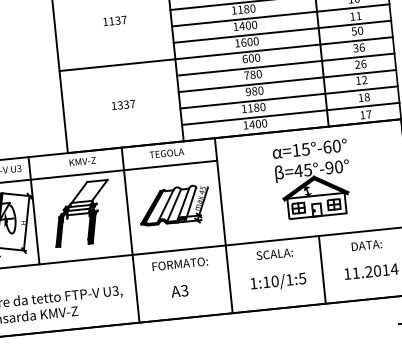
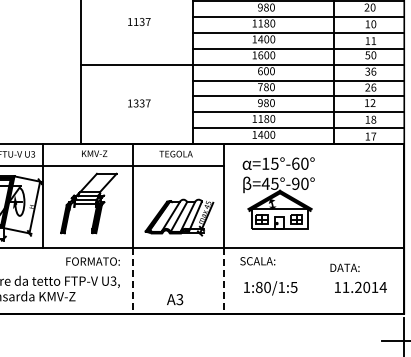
part: (312, 179) -> (278, 193), moved
part: (174, 206) -> (179, 217), moved
text: (366, 245) -> (344, 267), moved
text: (274, 254) -> (257, 261), moved
text: (179, 264) -> (92, 261), moved
line: (321, 269) -> (313, 280), removed
line: (229, 279) -> (223, 281), solid -> dashed
text: (265, 282) -> (258, 287), 1:10/1:5 -> 1:80/1:5
line: (136, 289) -> (133, 281), solid -> dashed
text: (180, 291) -> (175, 299), moved

